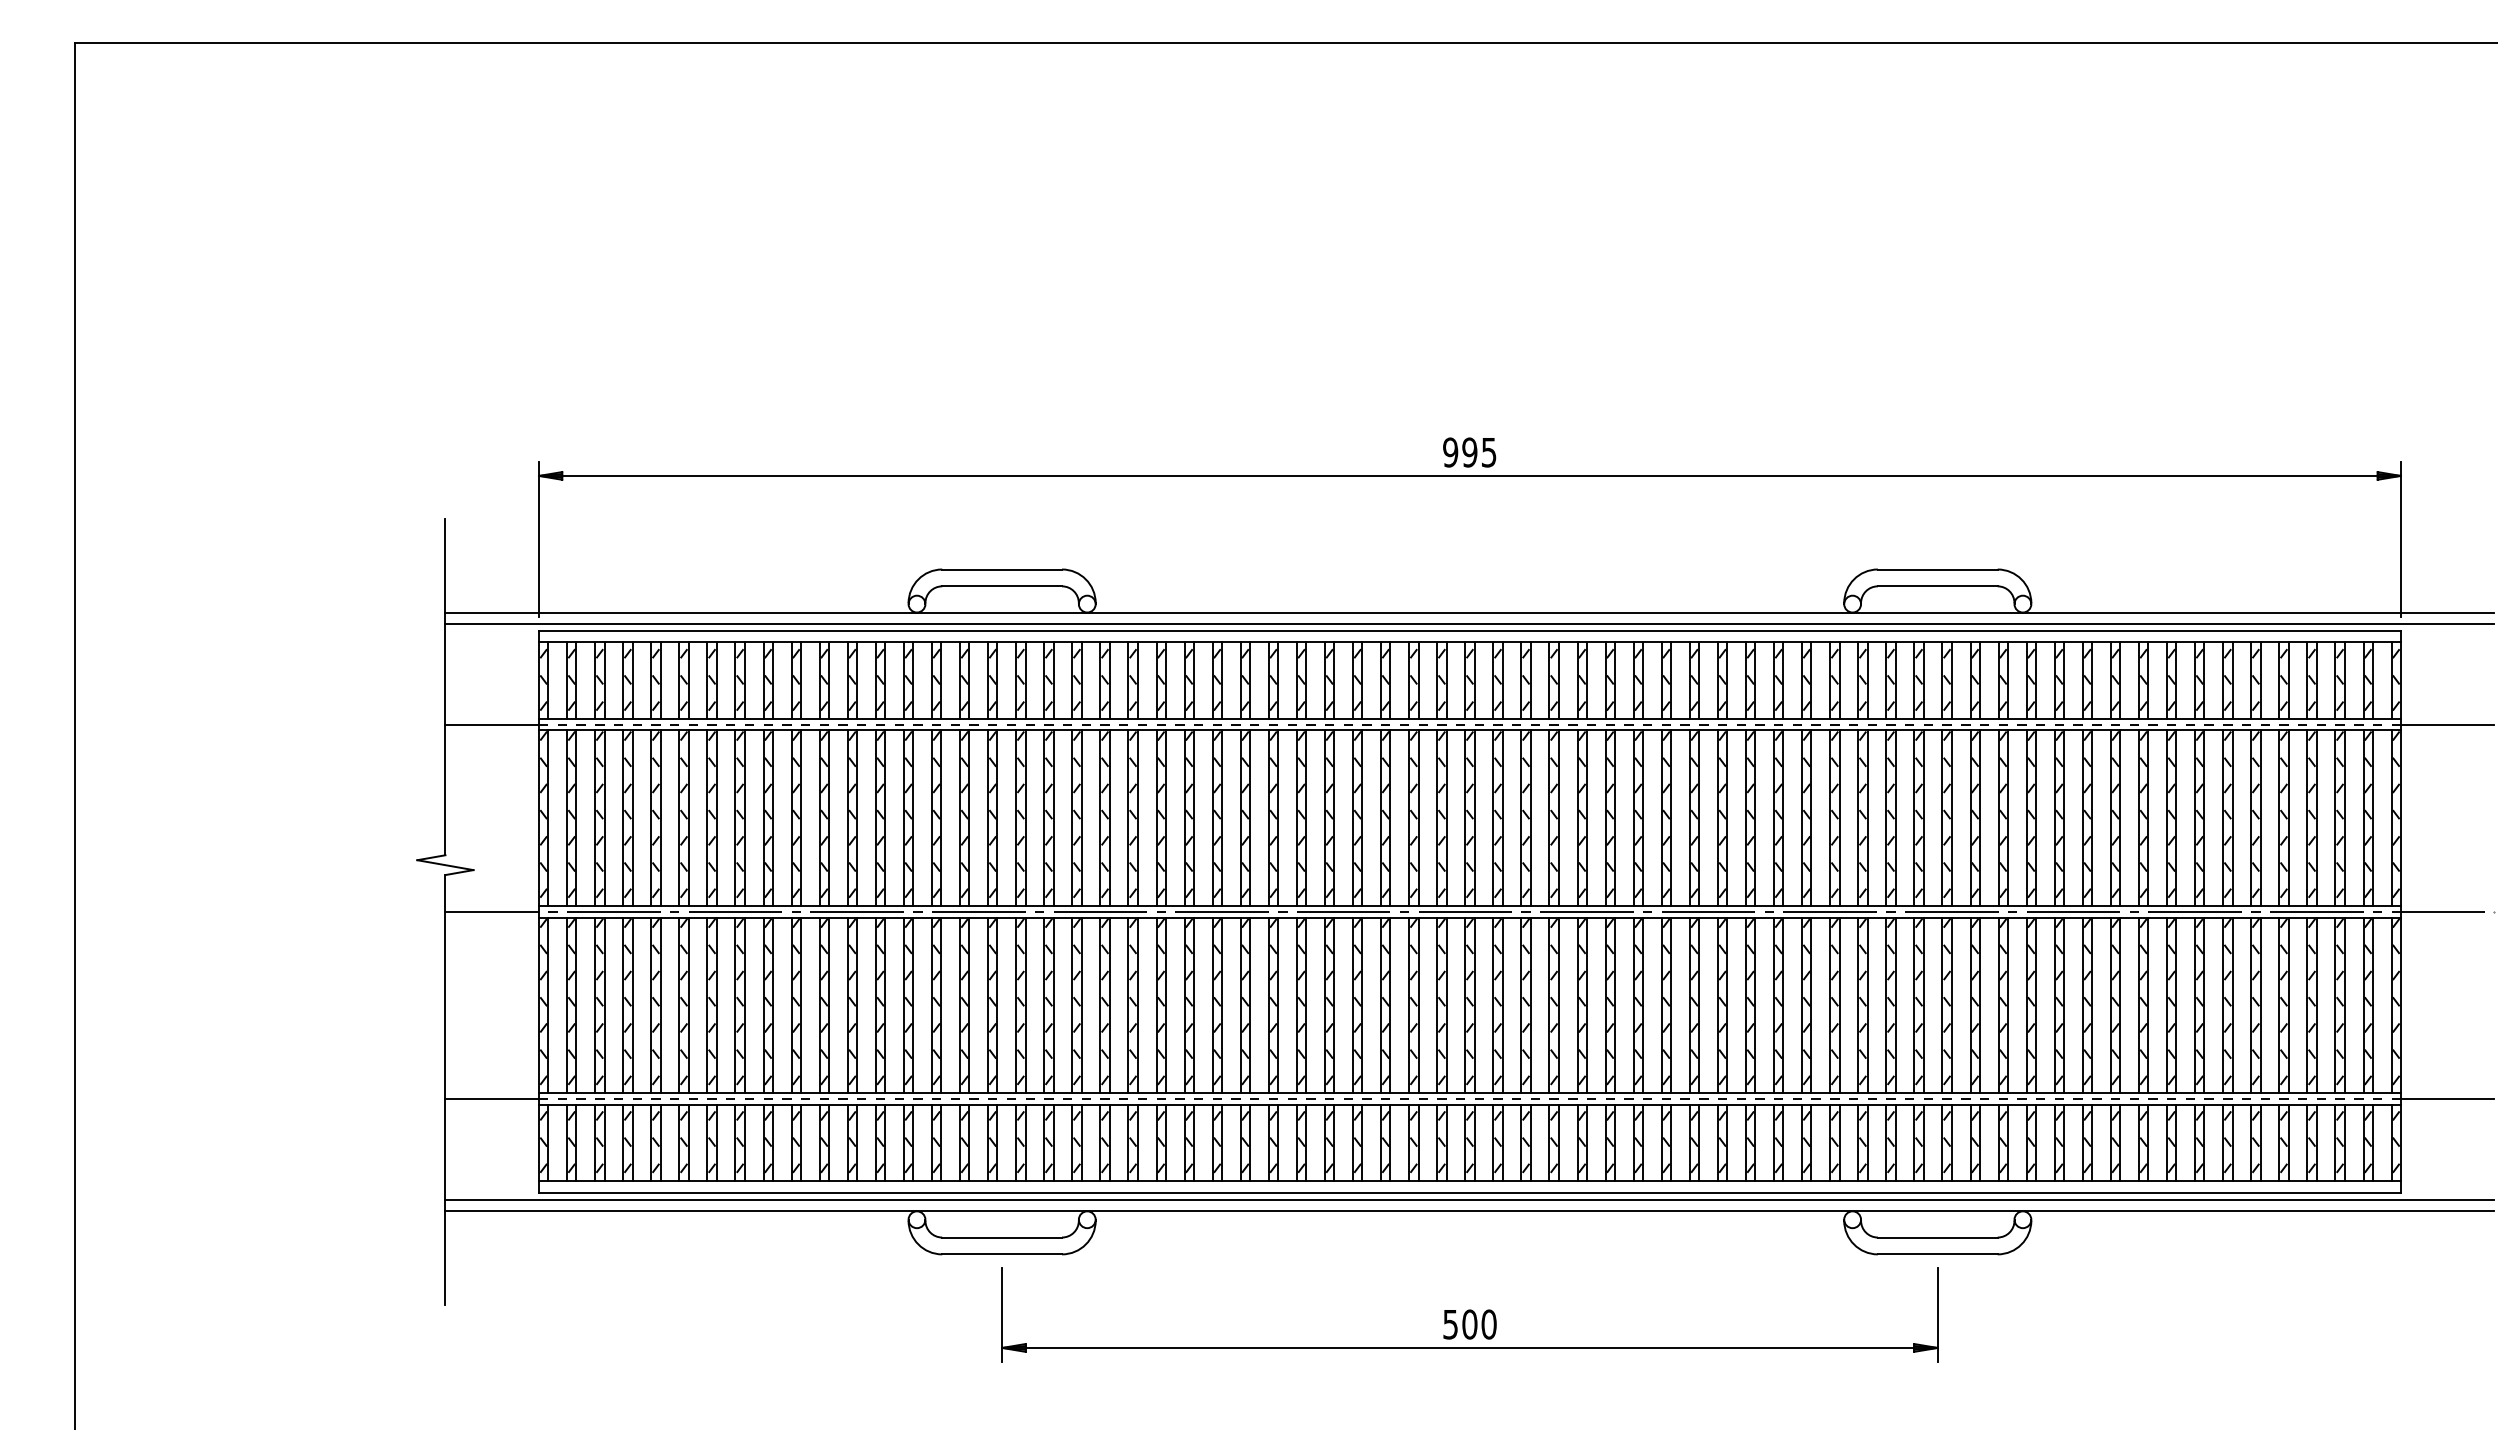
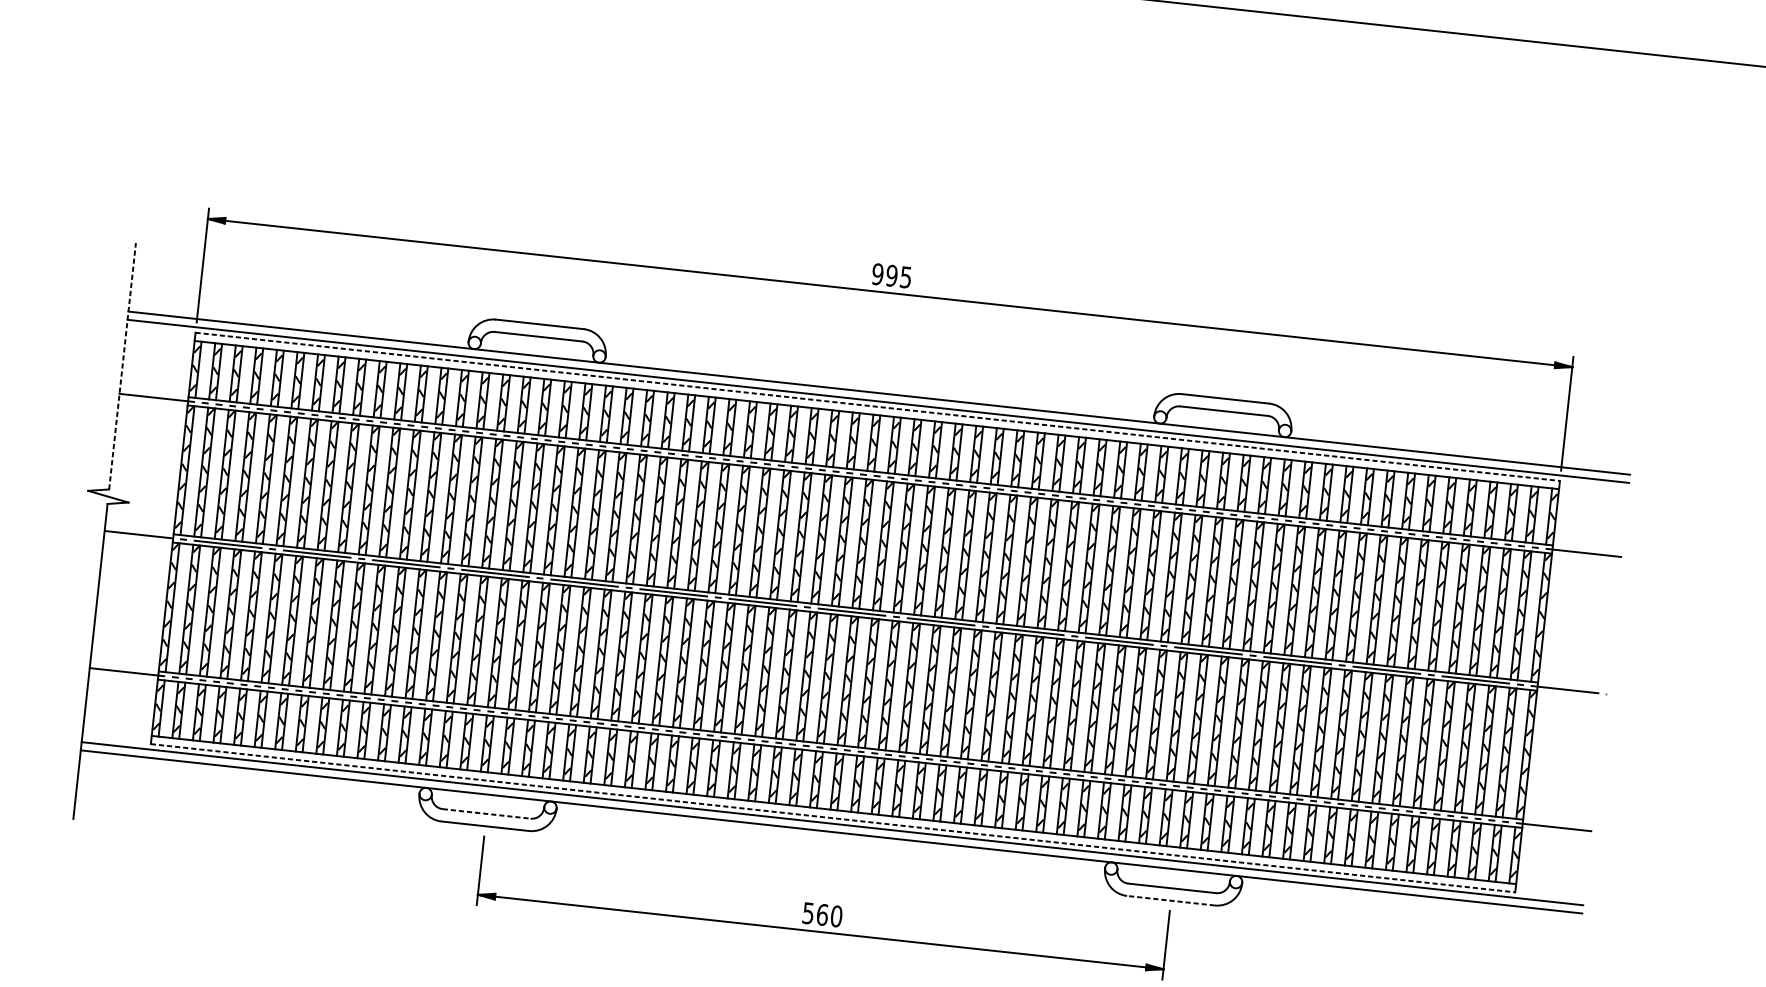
line: (1469, 631) -> (877, 407), solid -> dashed
line: (445, 686) -> (122, 365), solid -> dashed
line: (1469, 1192) -> (832, 818), solid -> dashed
line: (1002, 1237) -> (486, 813), solid -> dashed
line: (1937, 1254) -> (1170, 900), solid -> dashed
text: (1469, 1324) -> (822, 914), 500 -> 560

